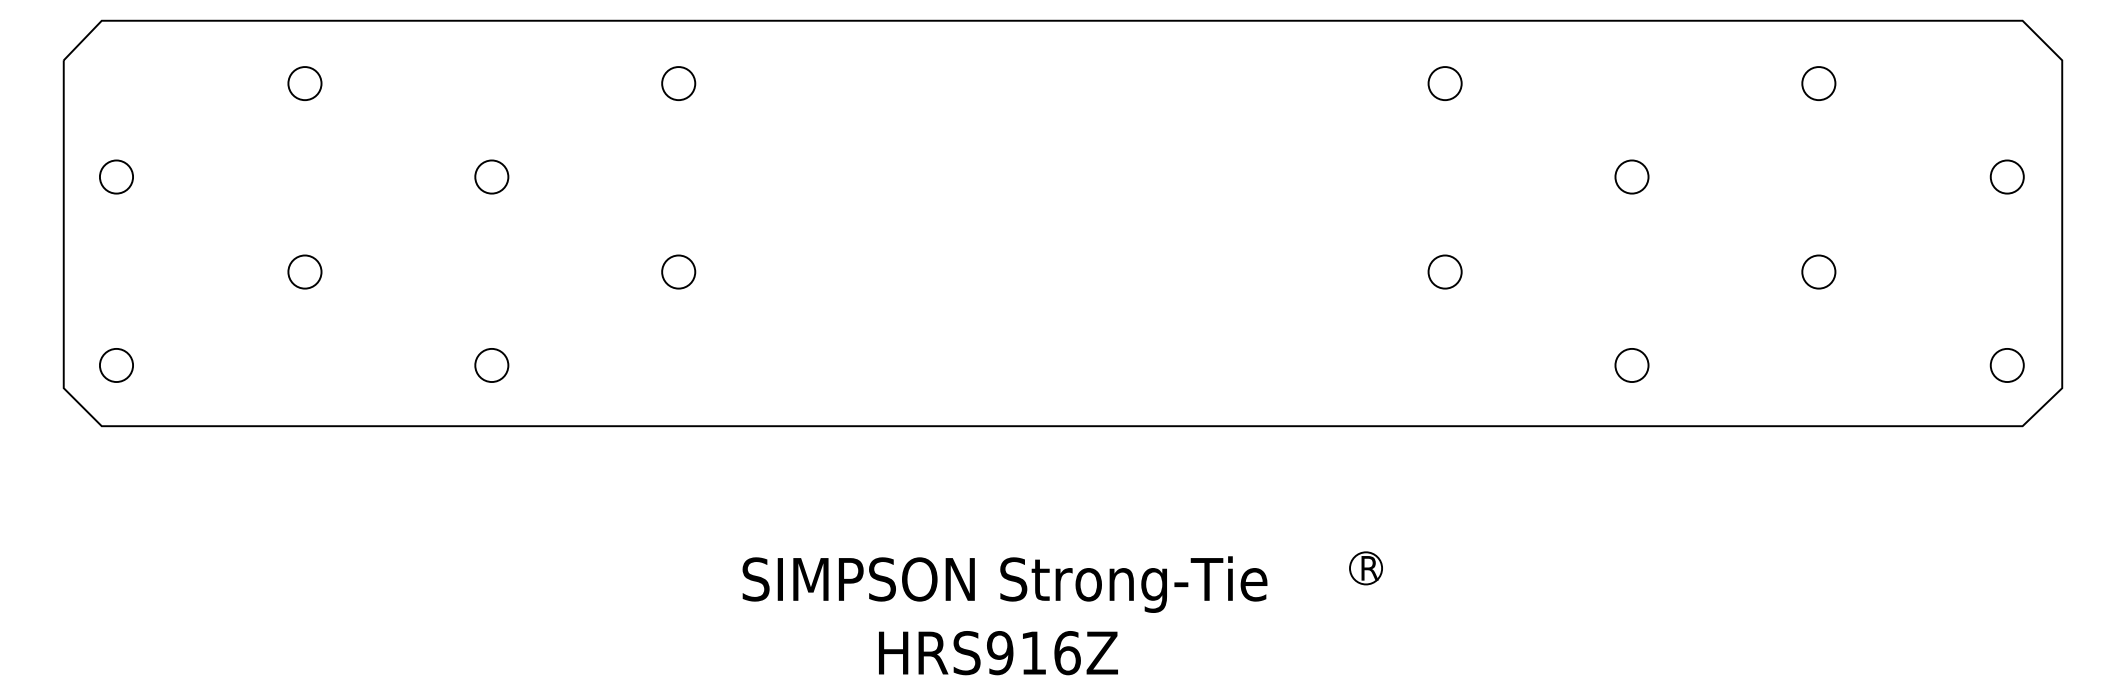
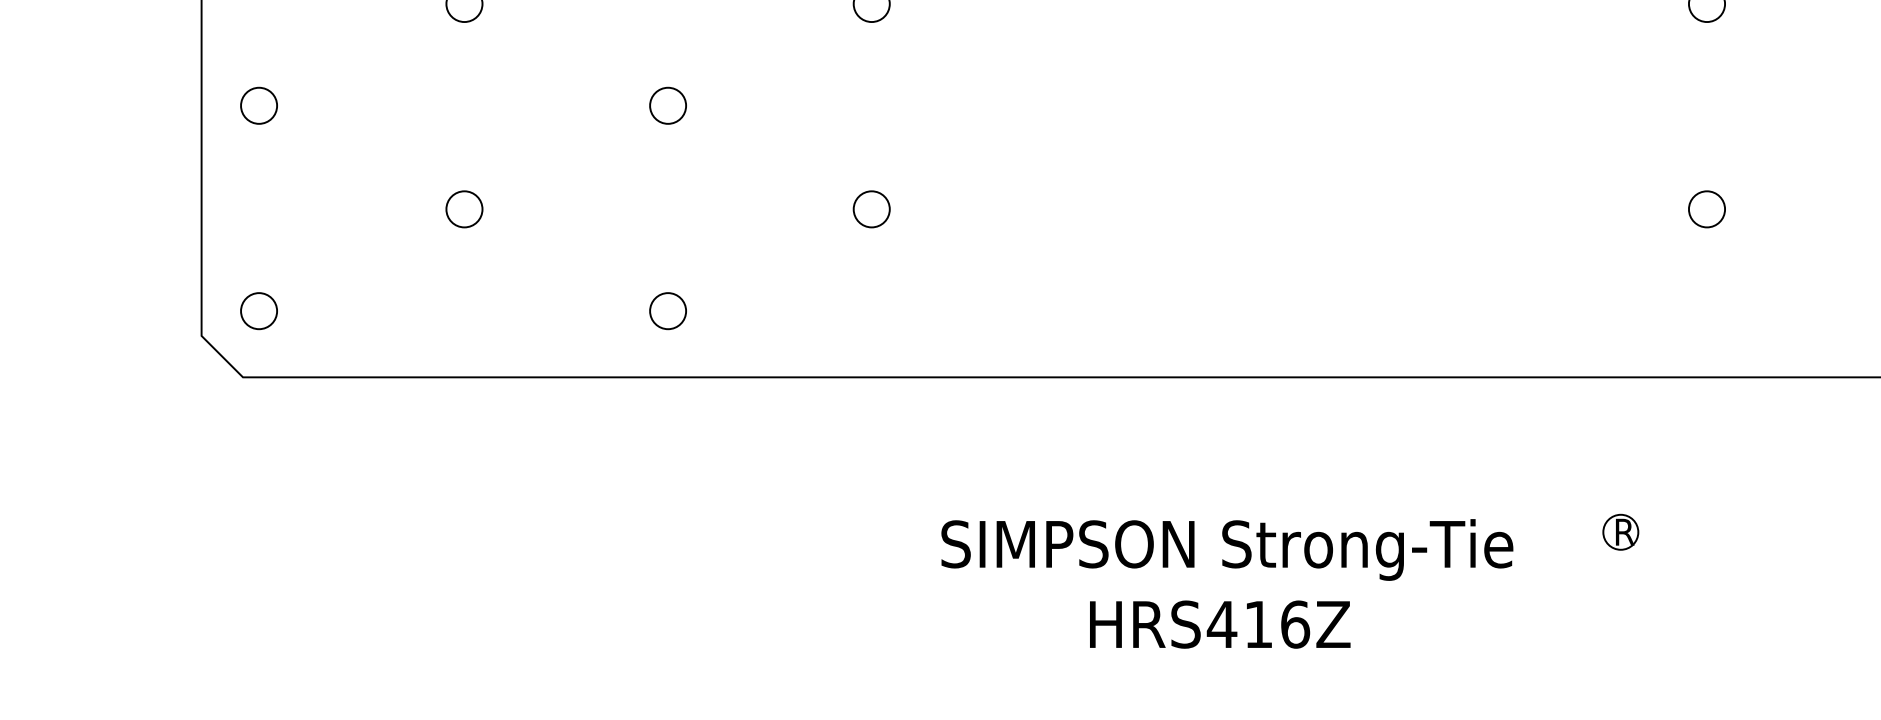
text: (1000, 653) -> (1222, 625), HRS916Z -> HRS416Z

